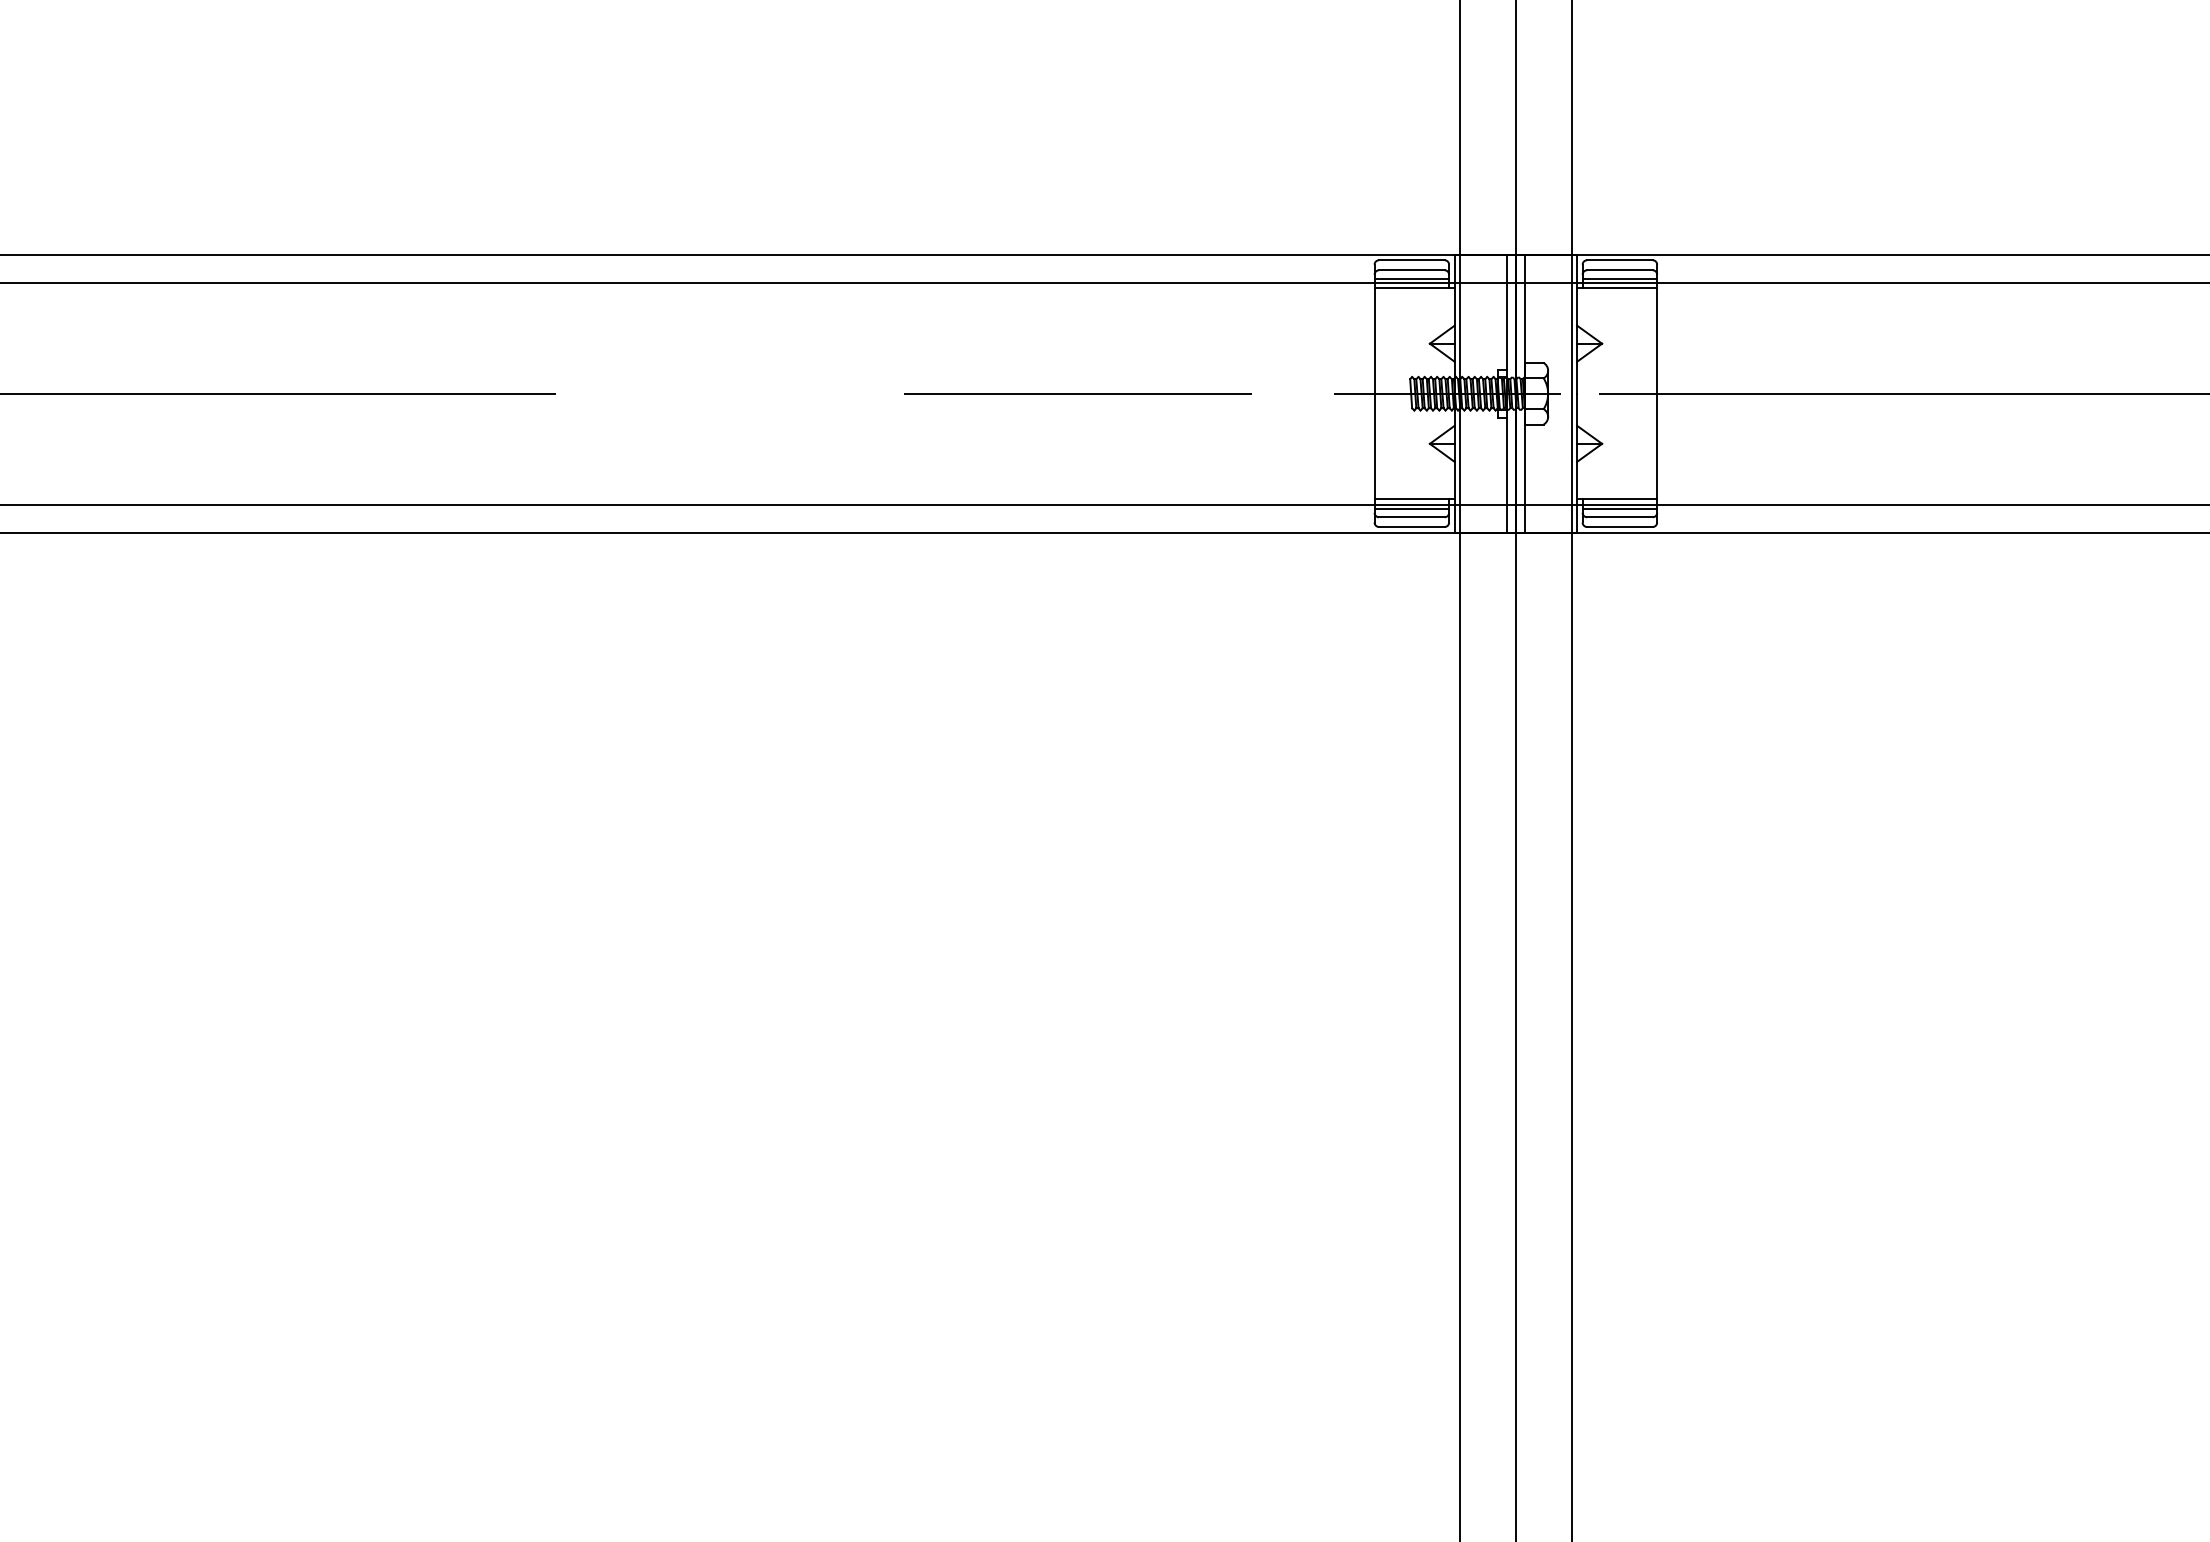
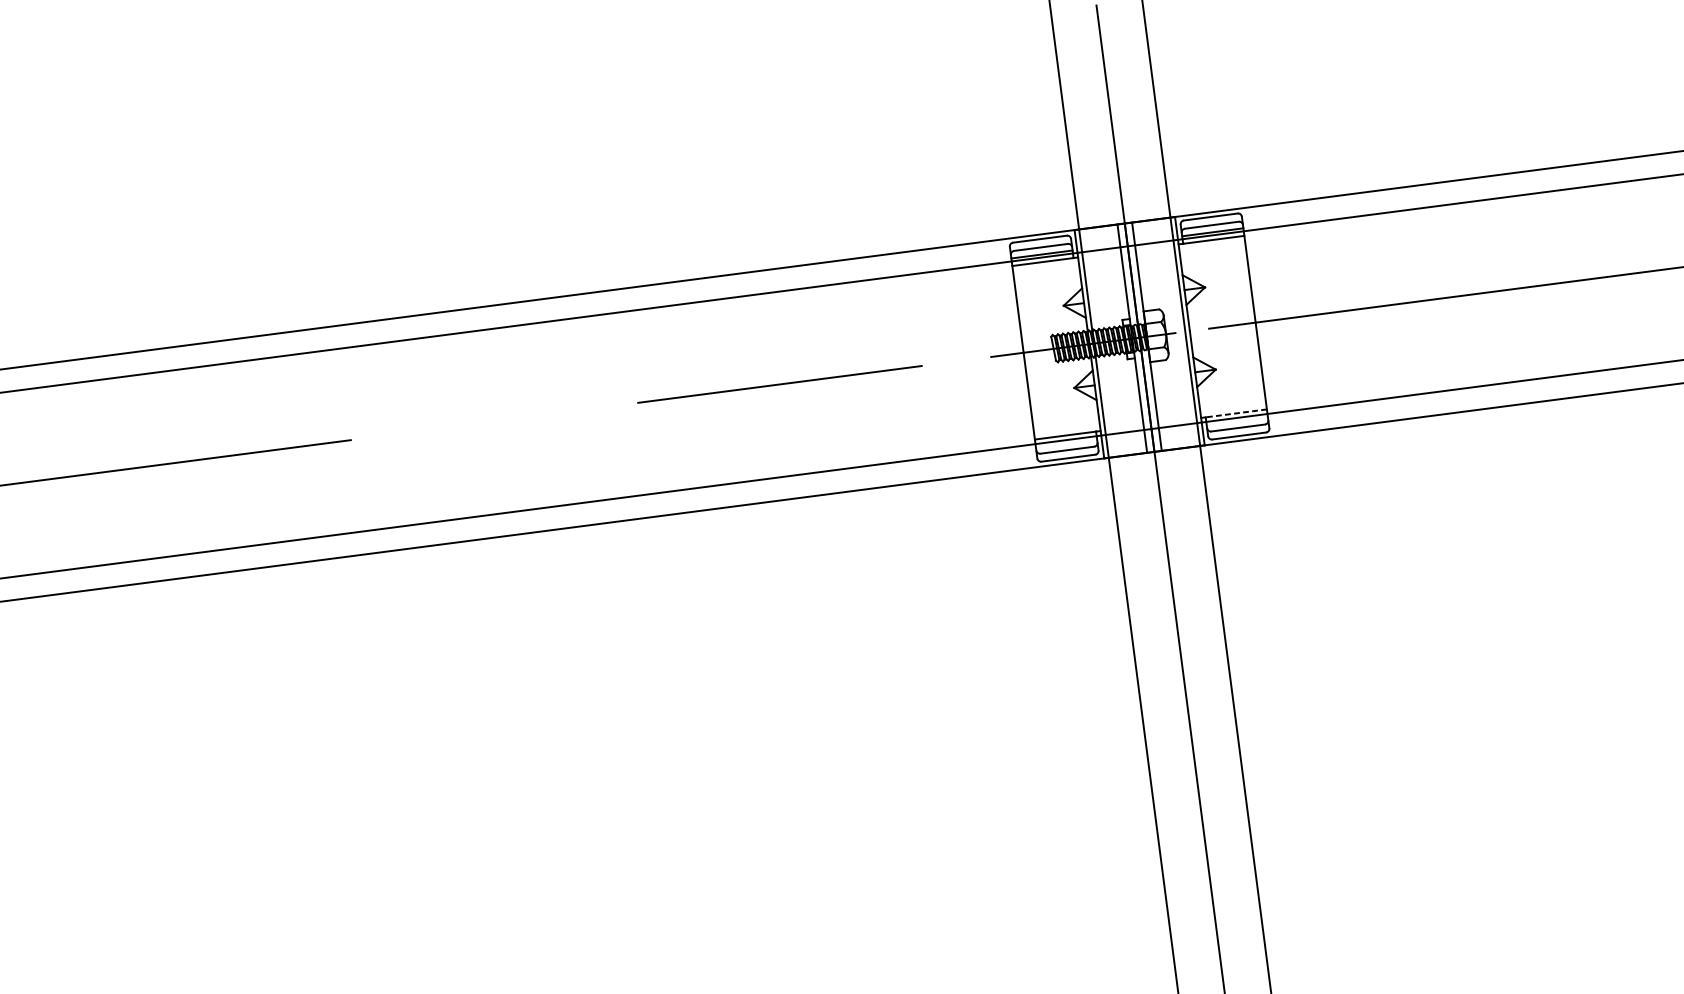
line: (1619, 499) -> (1235, 413), solid -> dashed
line: (1411, 508) -> (1066, 443), removed
line: (1619, 508) -> (1236, 420), removed

